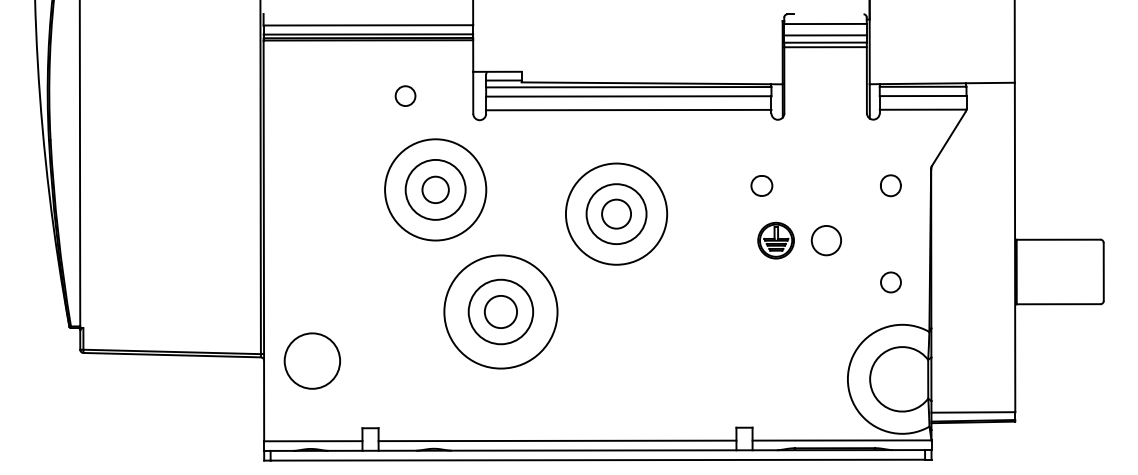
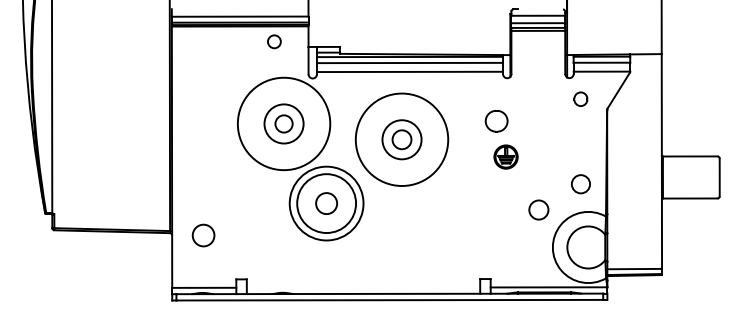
circle: (405, 95) -> (274, 41), moved
part: (890, 184) -> (580, 98), moved
part: (761, 186) -> (496, 121), size x1.6
circle: (436, 189) -> (284, 123), size x1.4
circle: (617, 213) -> (402, 139), size x1.4
circle: (825, 239) -> (538, 209), moved
circle: (890, 282) -> (580, 184), size x1.4
circle: (500, 311) -> (326, 203), size x1.4
circle: (312, 360) -> (203, 235), size x0.6
line: (557, 440) -> (363, 287), removed

